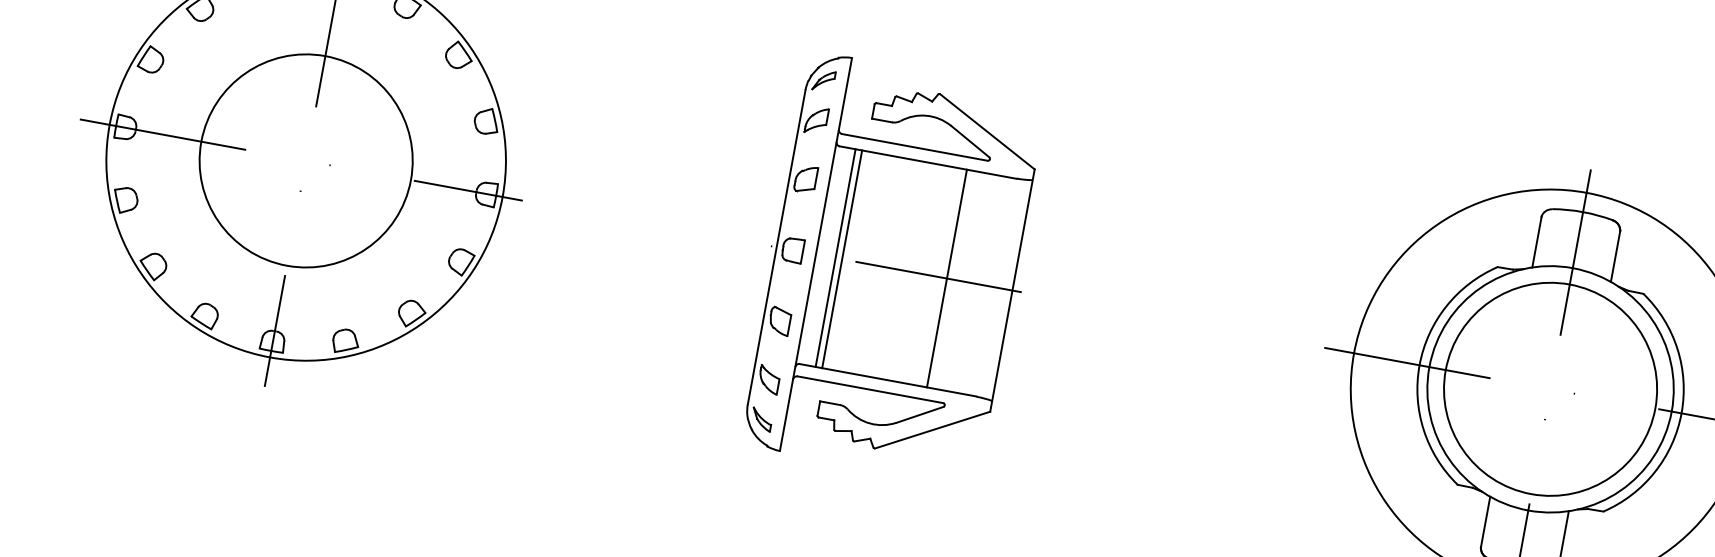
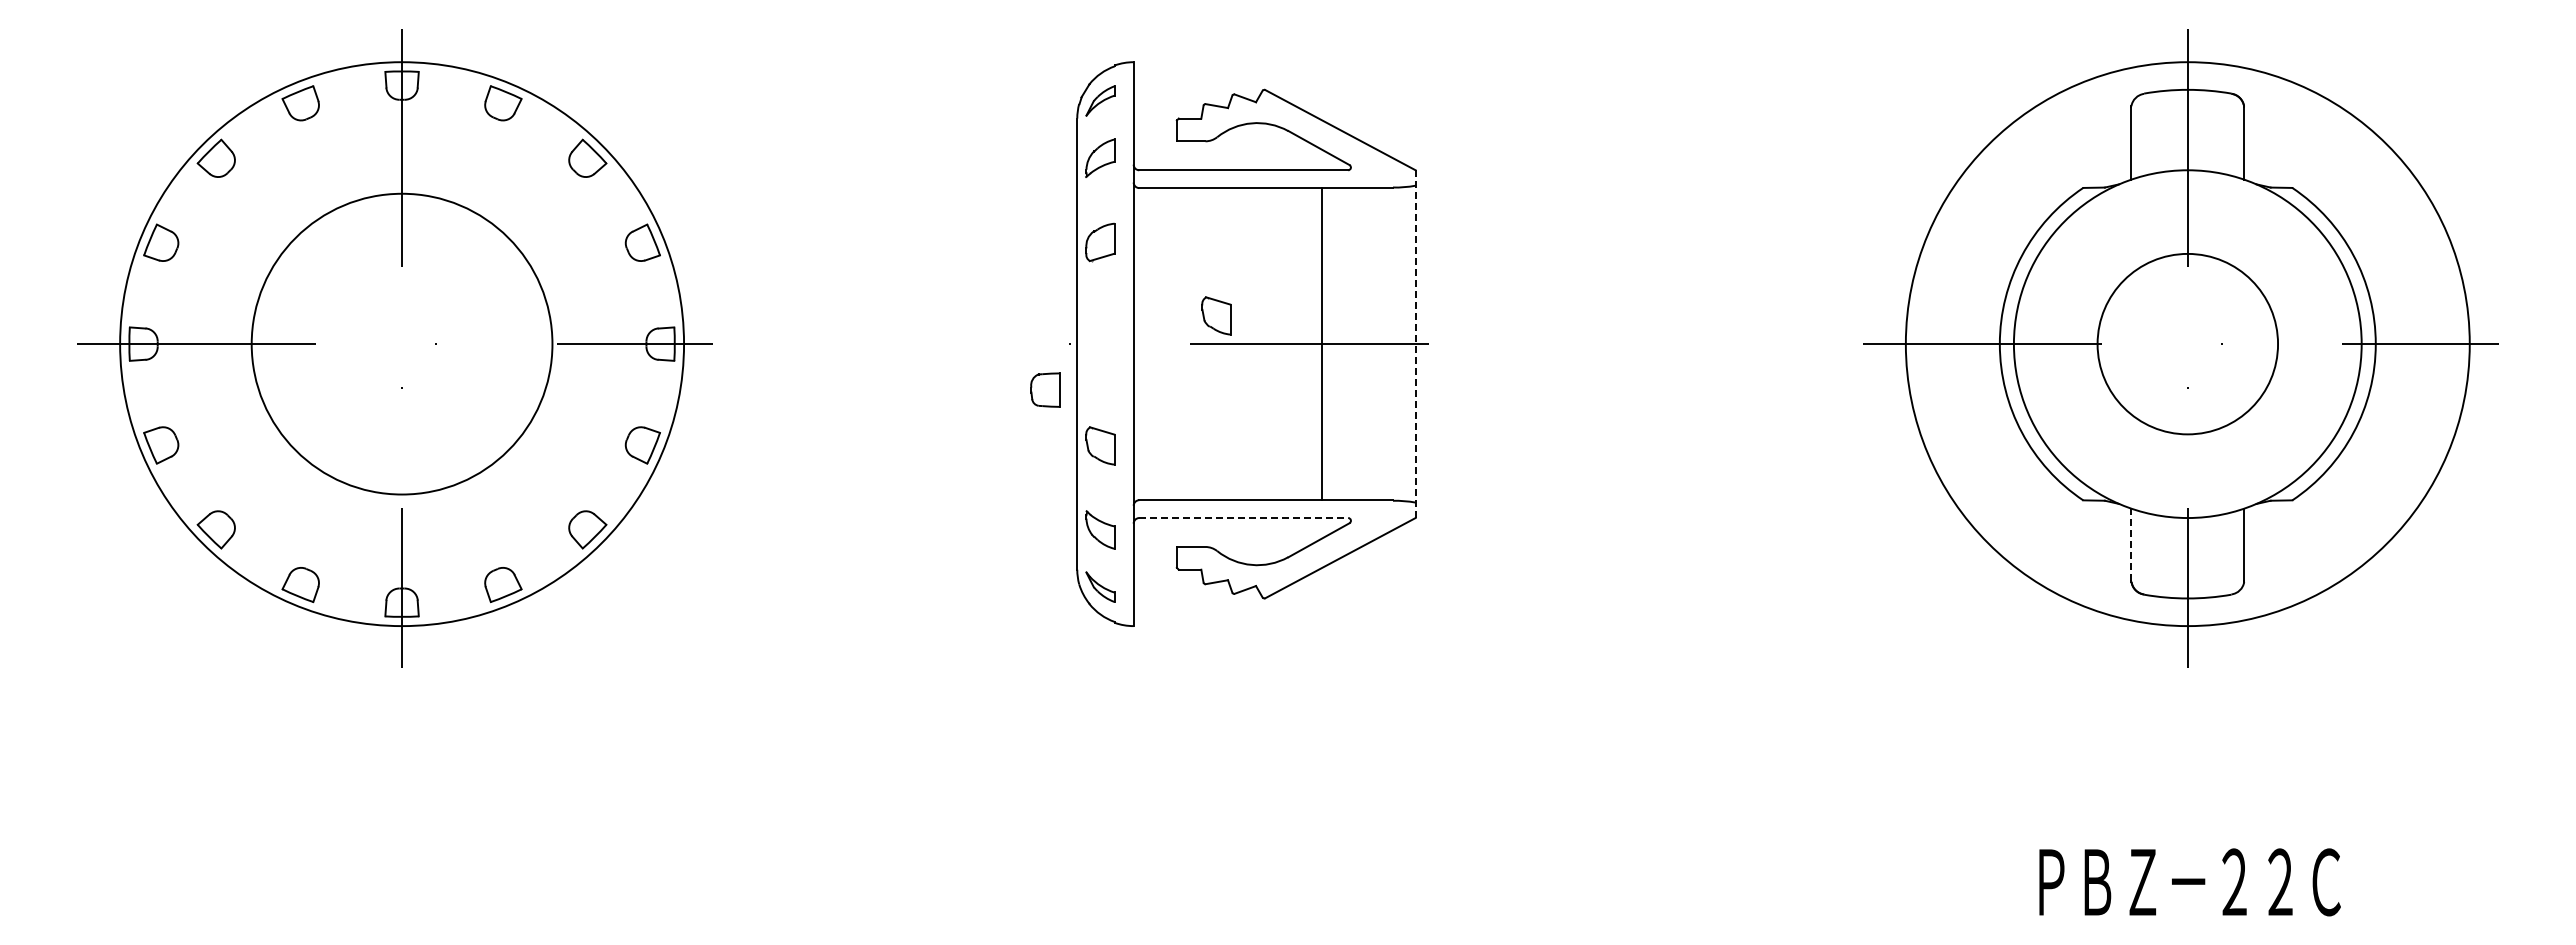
part: (877, 245) -> (1216, 315), added
part: (792, 249) -> (1045, 389), moved
line: (835, 258) -> (1161, 344), removed
line: (842, 258) -> (1171, 343), removed
line: (1012, 290) -> (1415, 344), solid -> dashed
circle: (1550, 388) -> (2187, 343), size x0.6
line: (870, 390) -> (1244, 518), solid -> dashed
line: (1485, 521) -> (2131, 544), solid -> dashed

